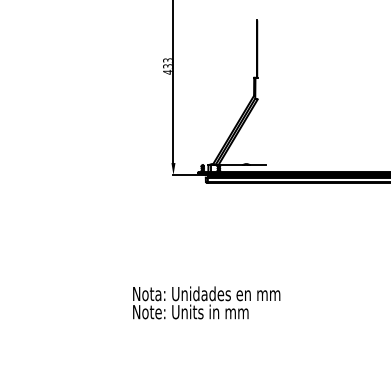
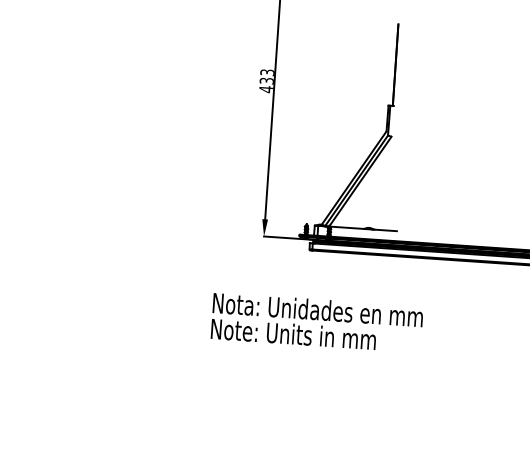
text: (206, 302) -> (316, 322), moved

